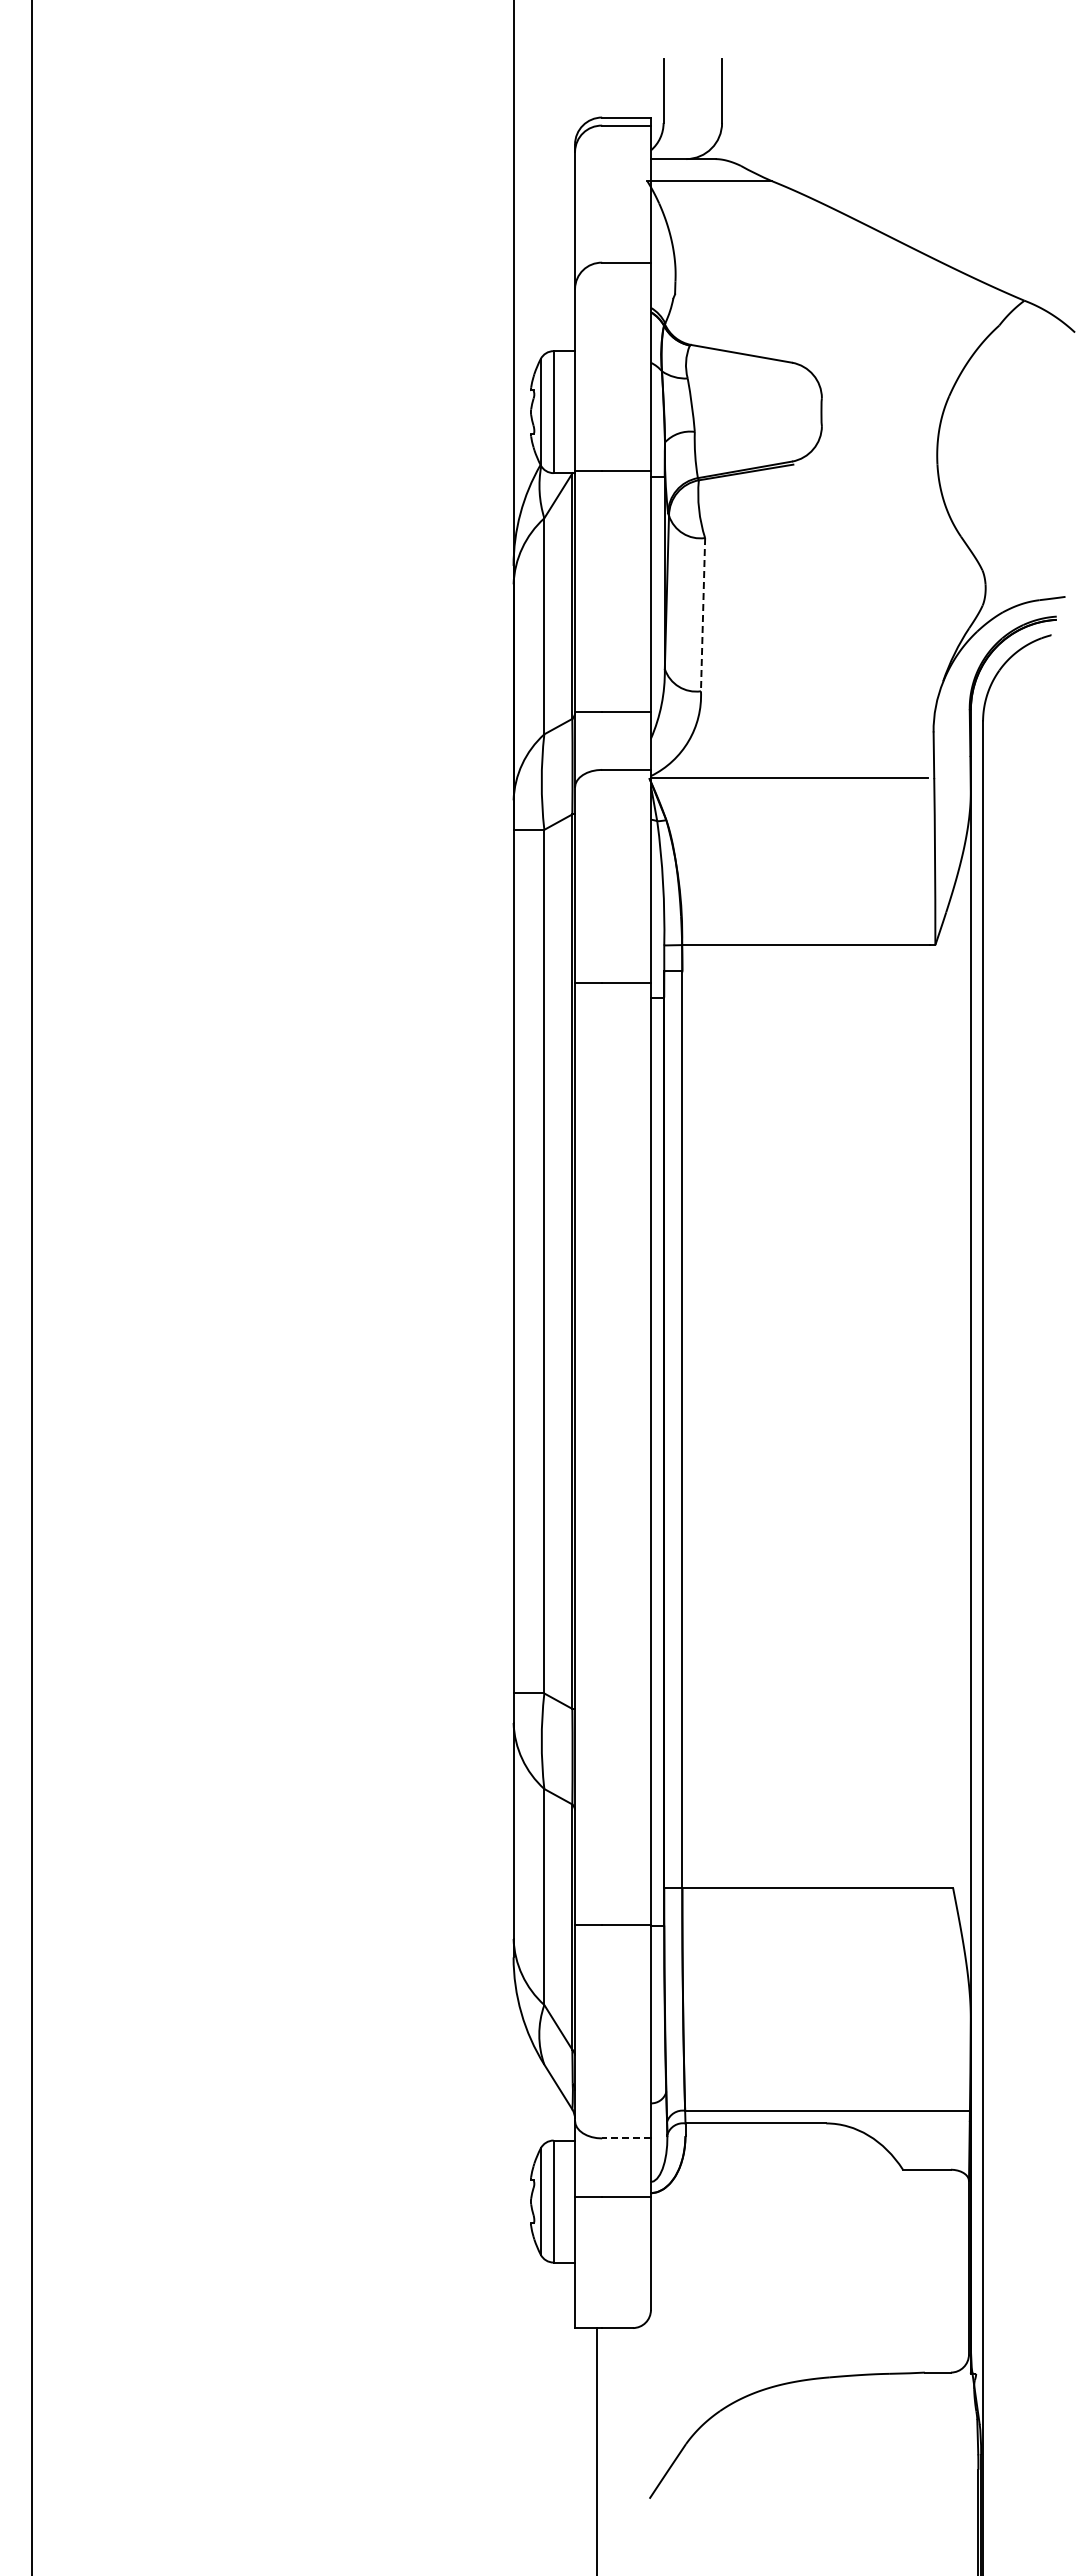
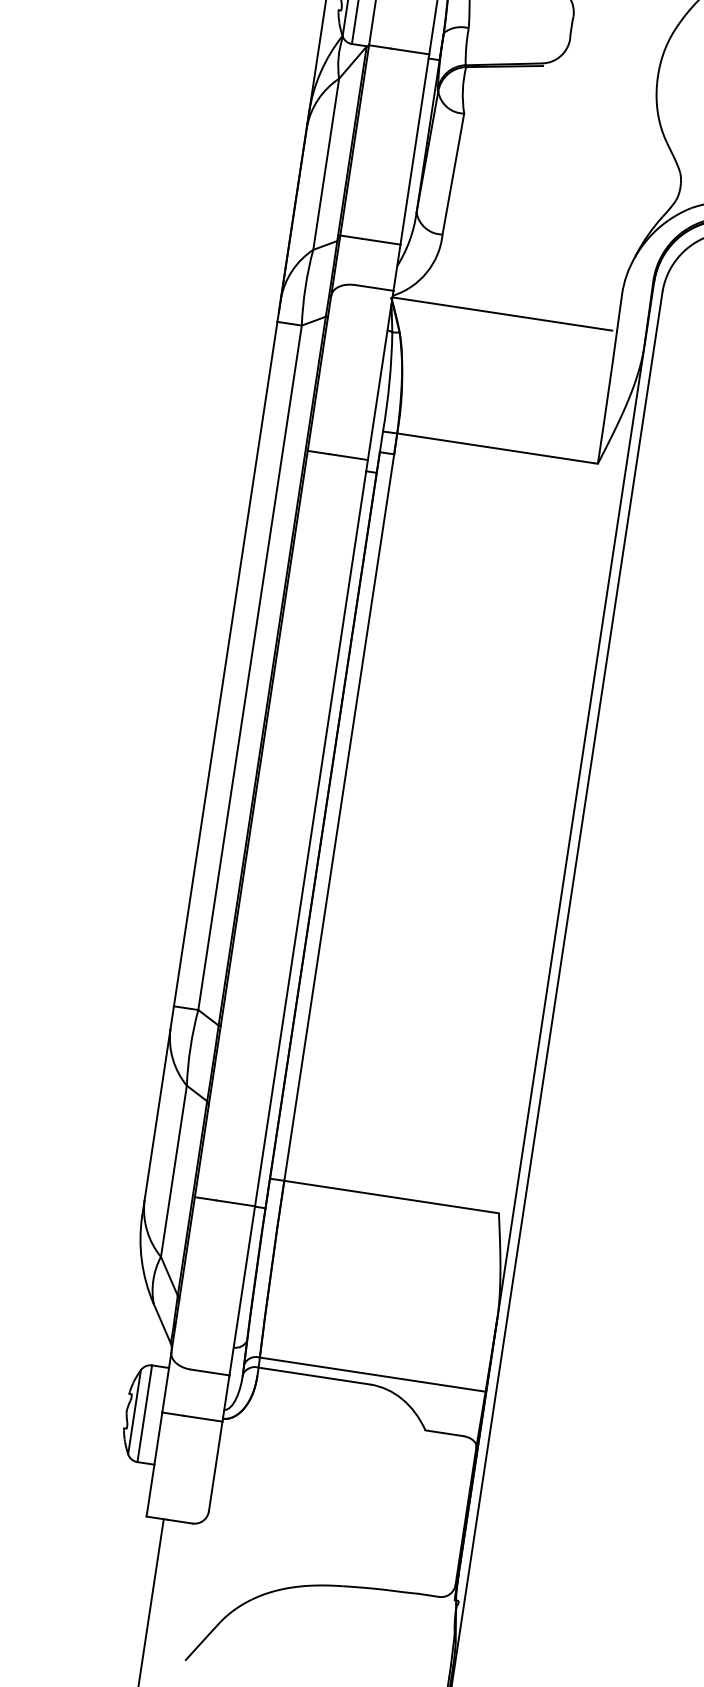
line: (703, 614) -> (453, 174), dashed -> solid
line: (626, 2138) -> (210, 1372), dashed -> solid

